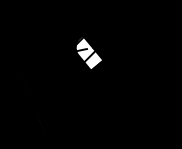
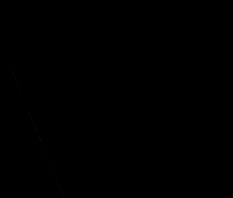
fill: (89, 52) -> (92, 46), added

